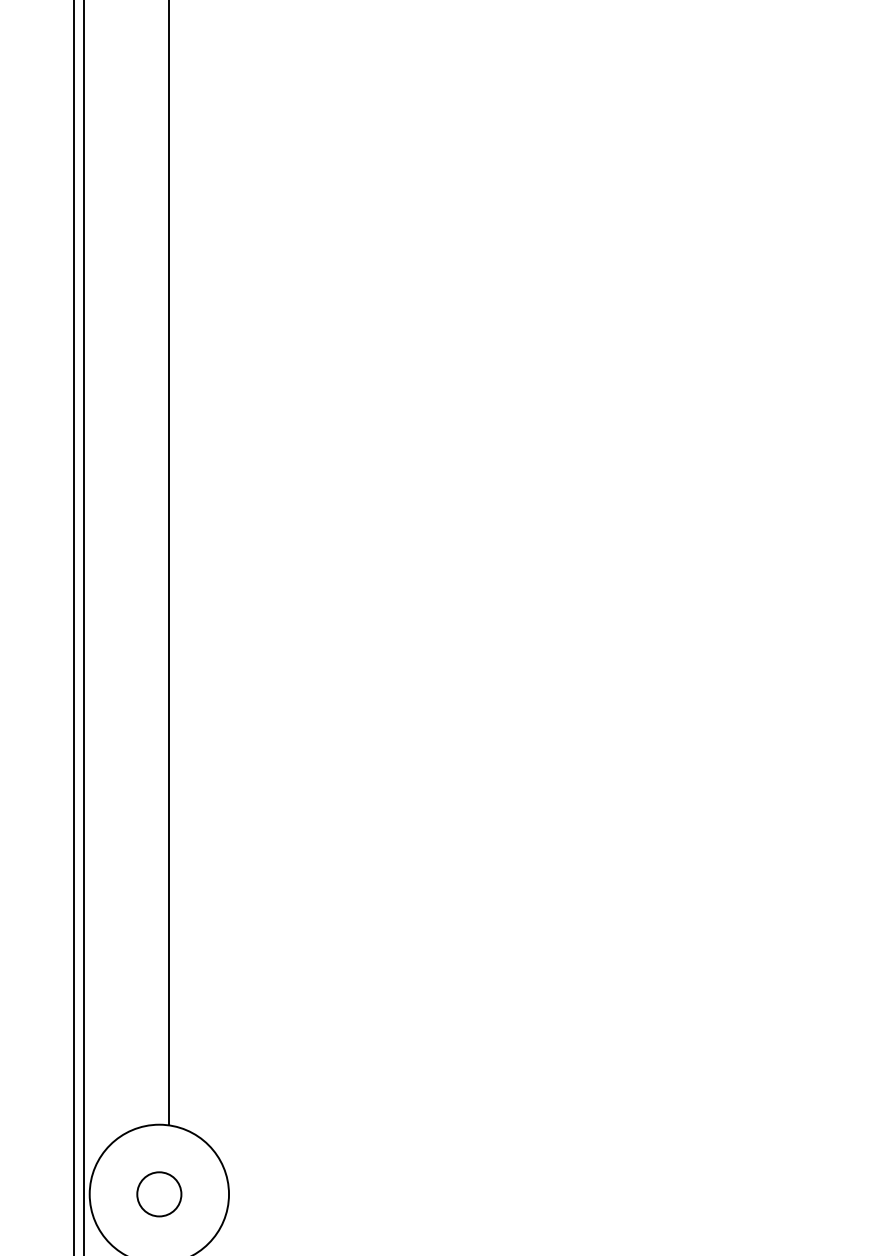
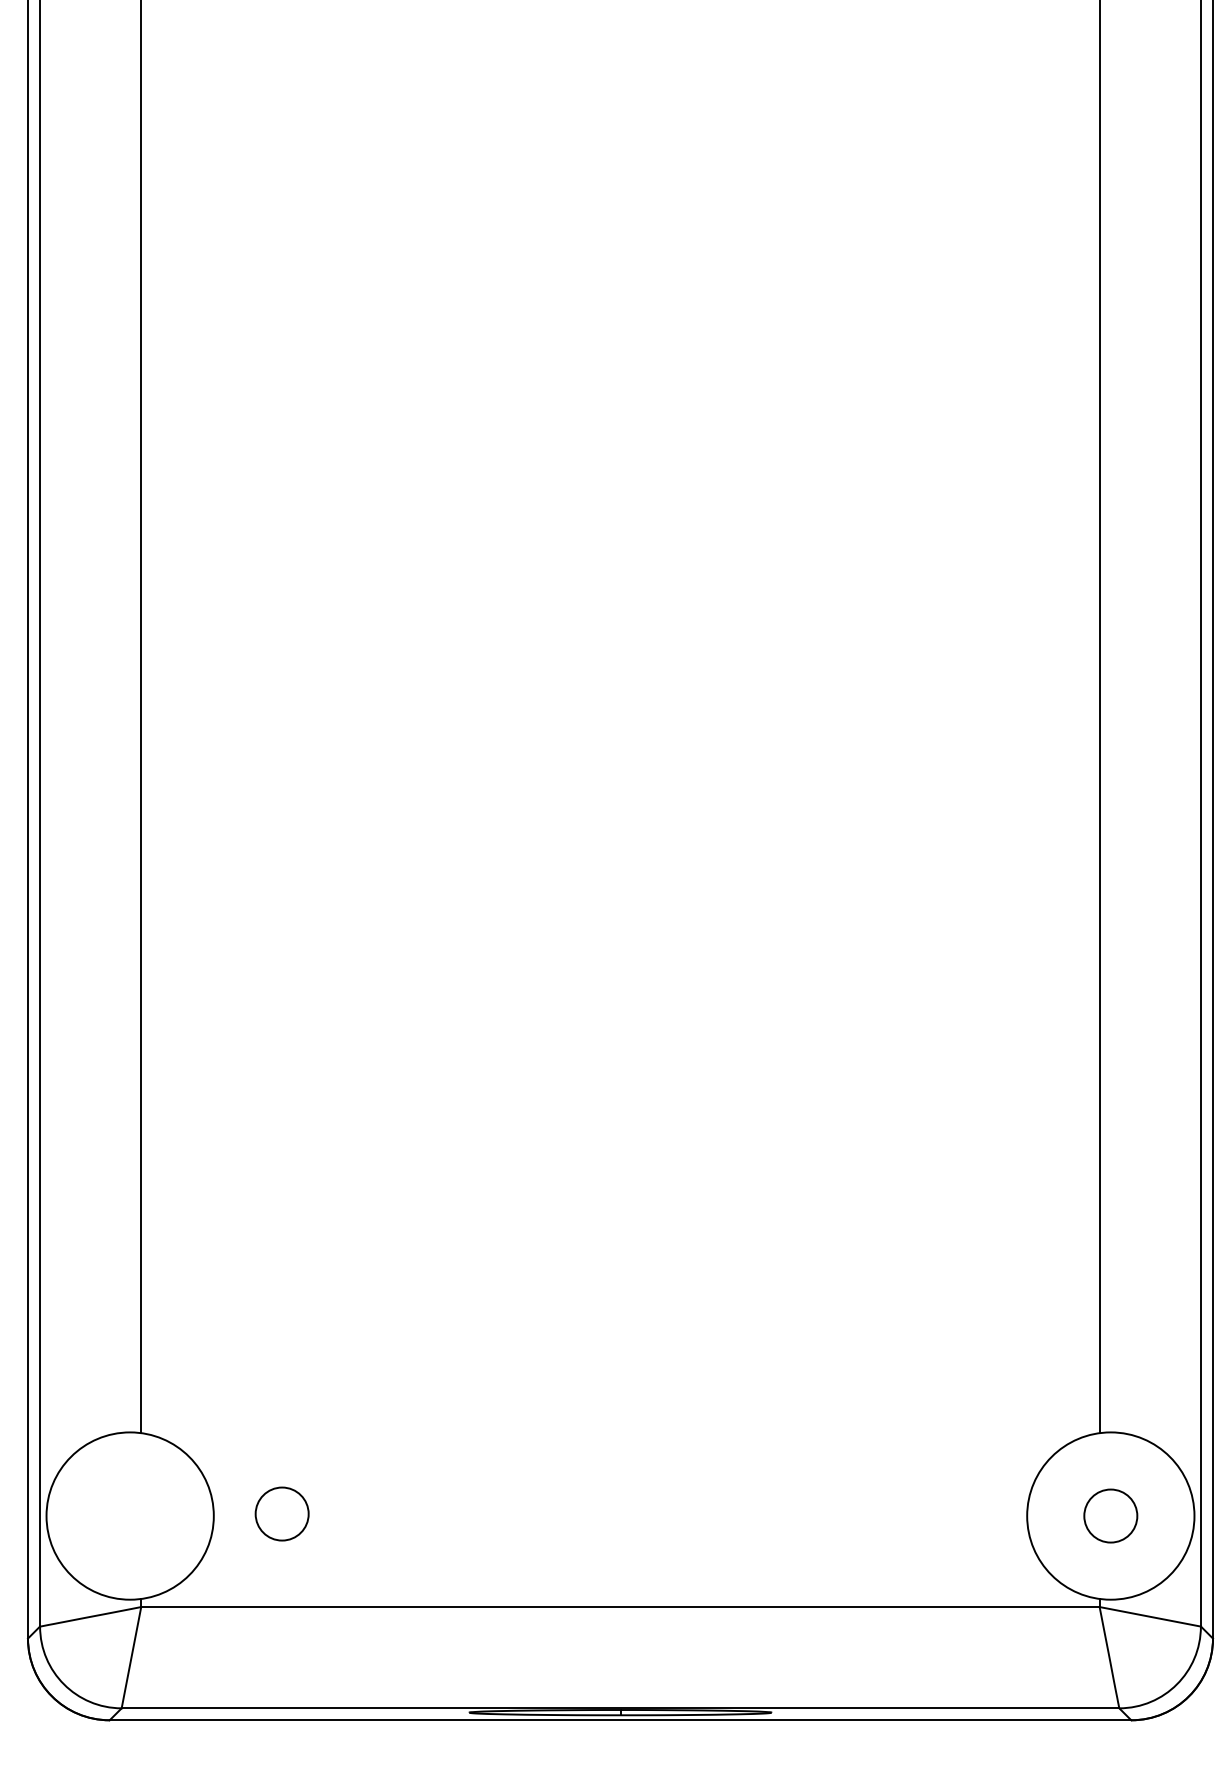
circle: (158, 1193) -> (281, 1513), moved

